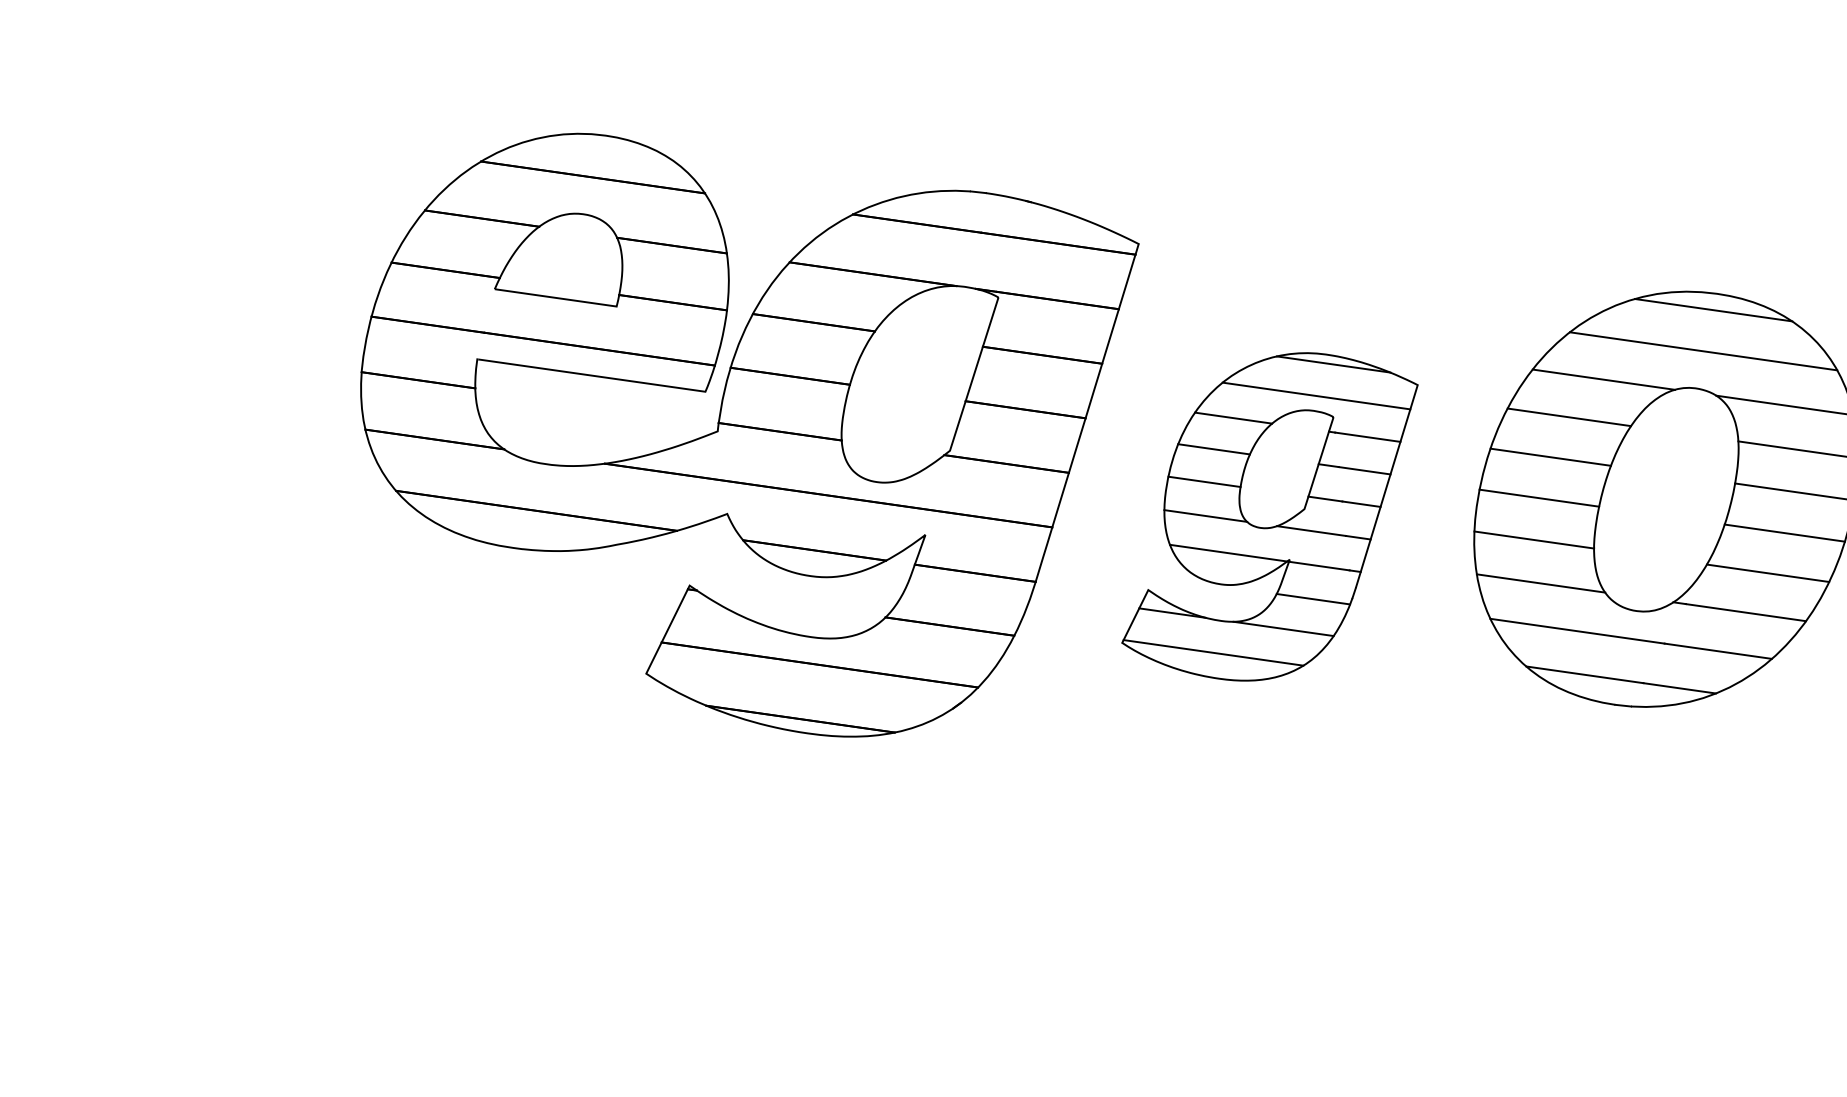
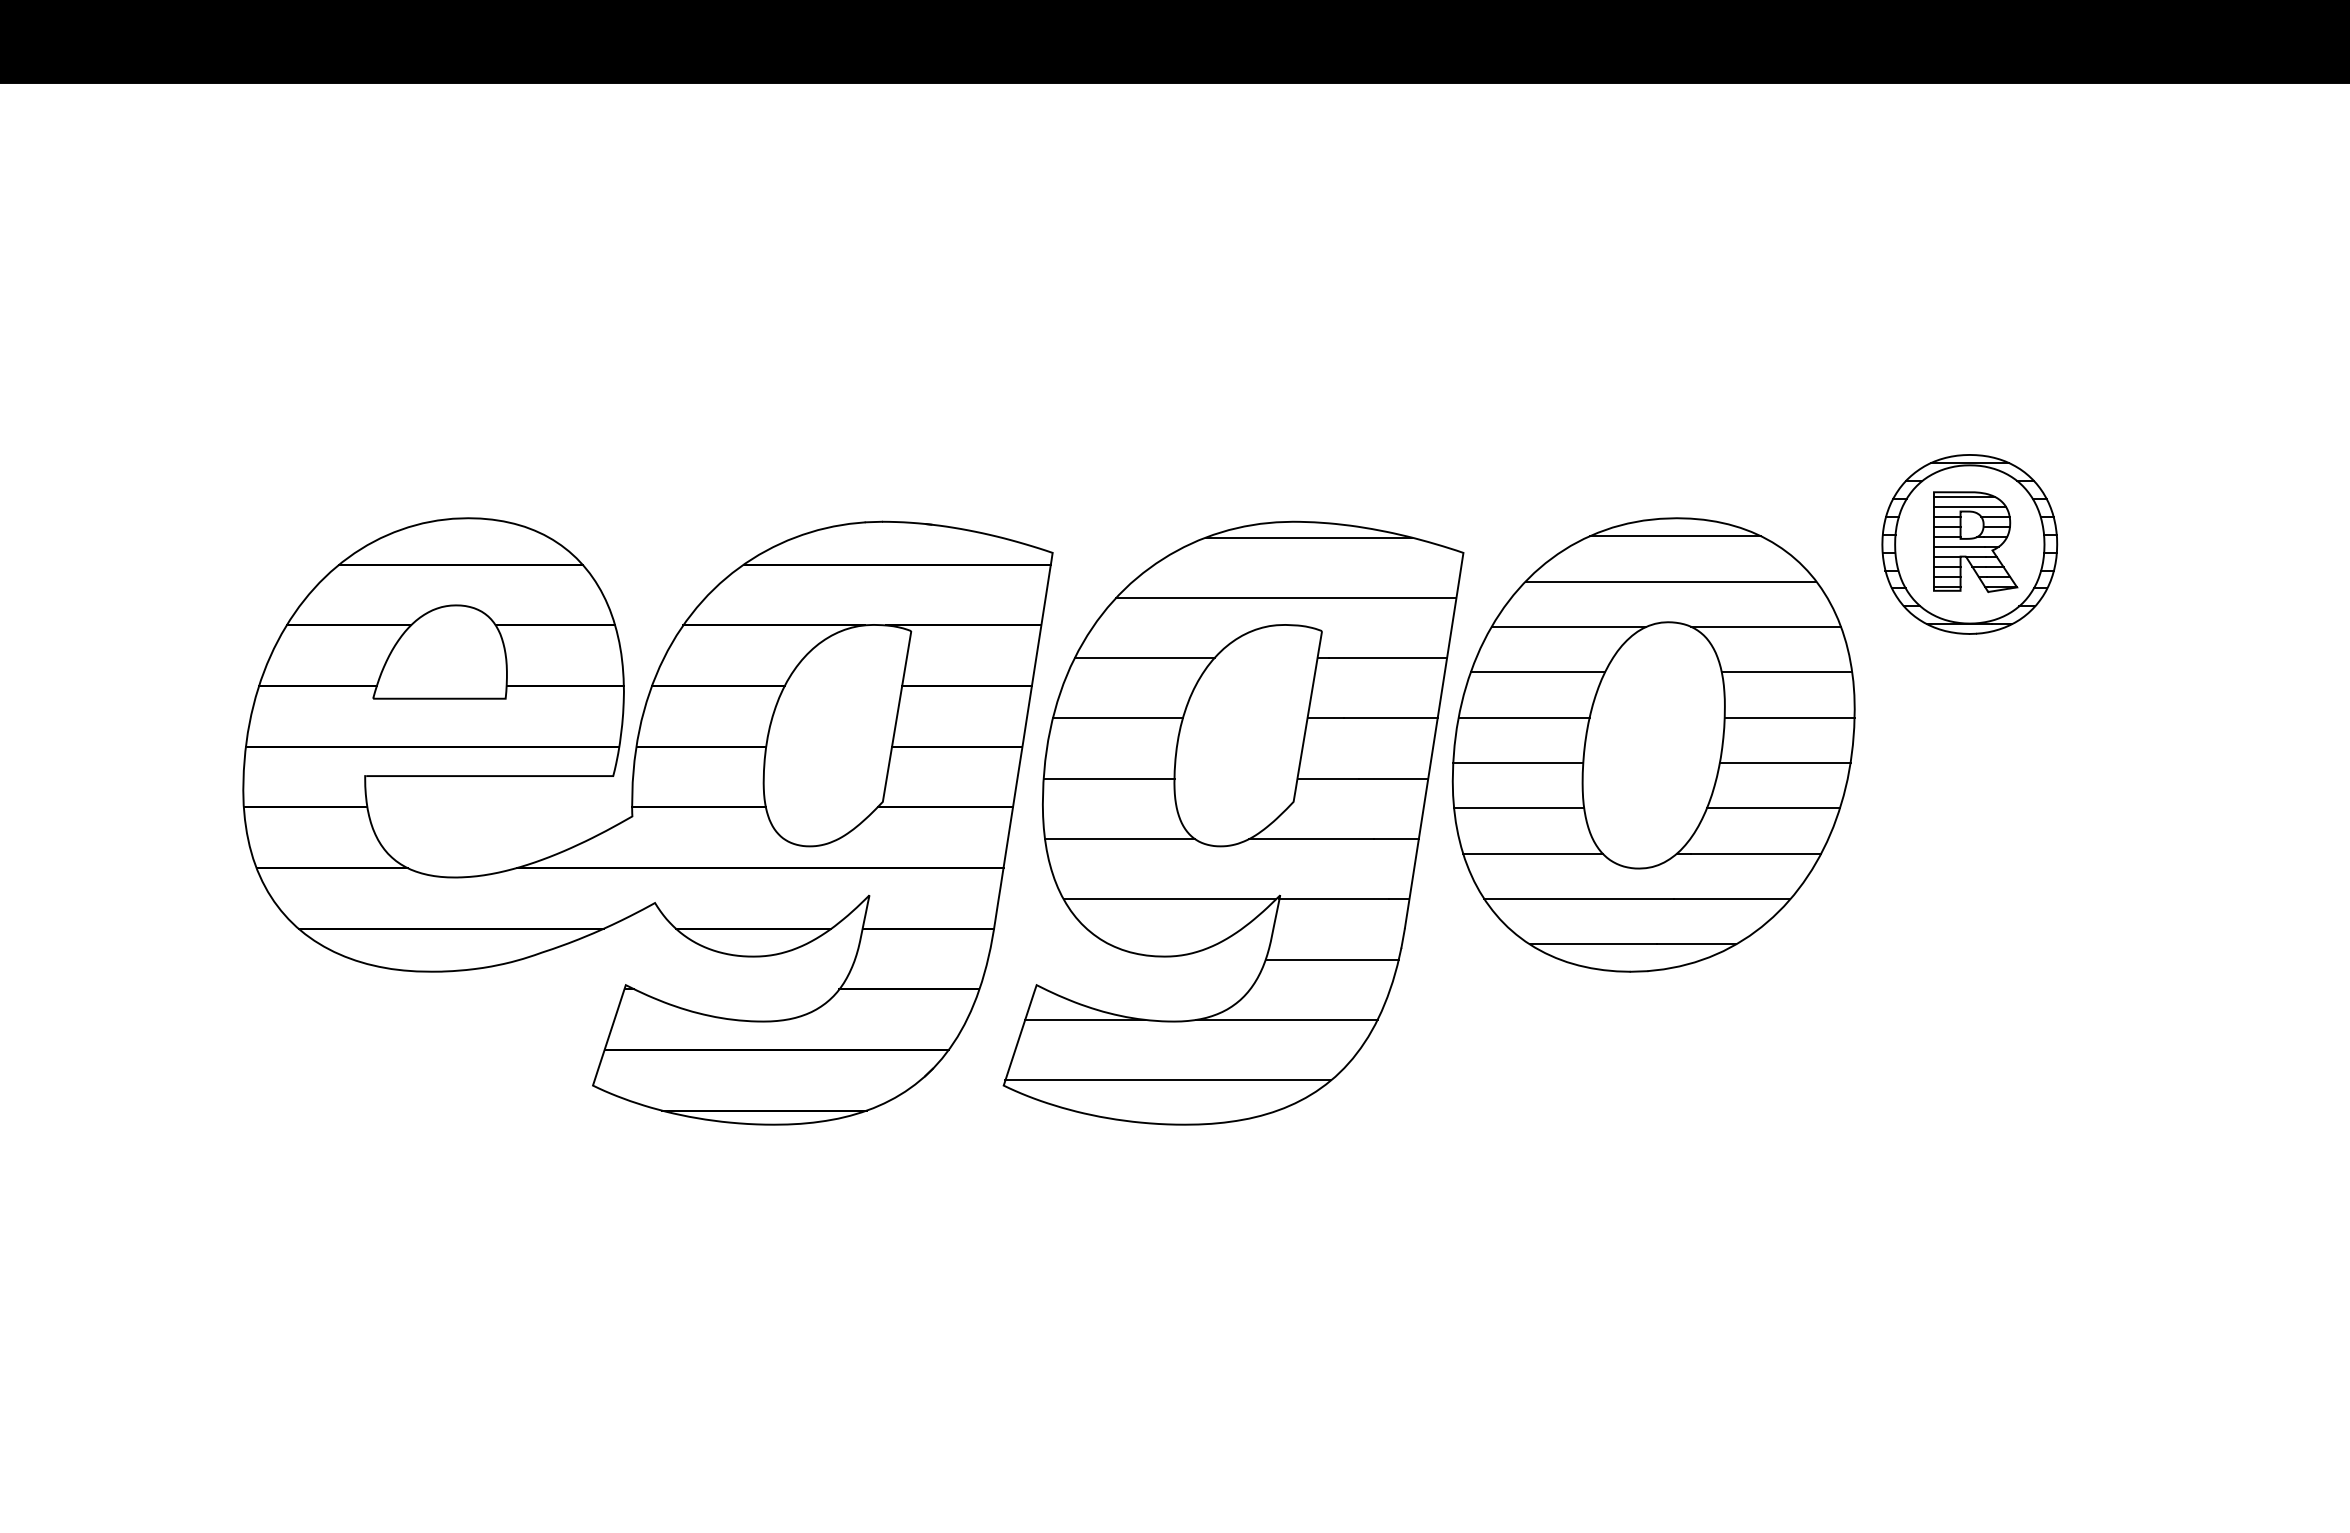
part: (1269, 515) -> (1233, 822), size x1.67

